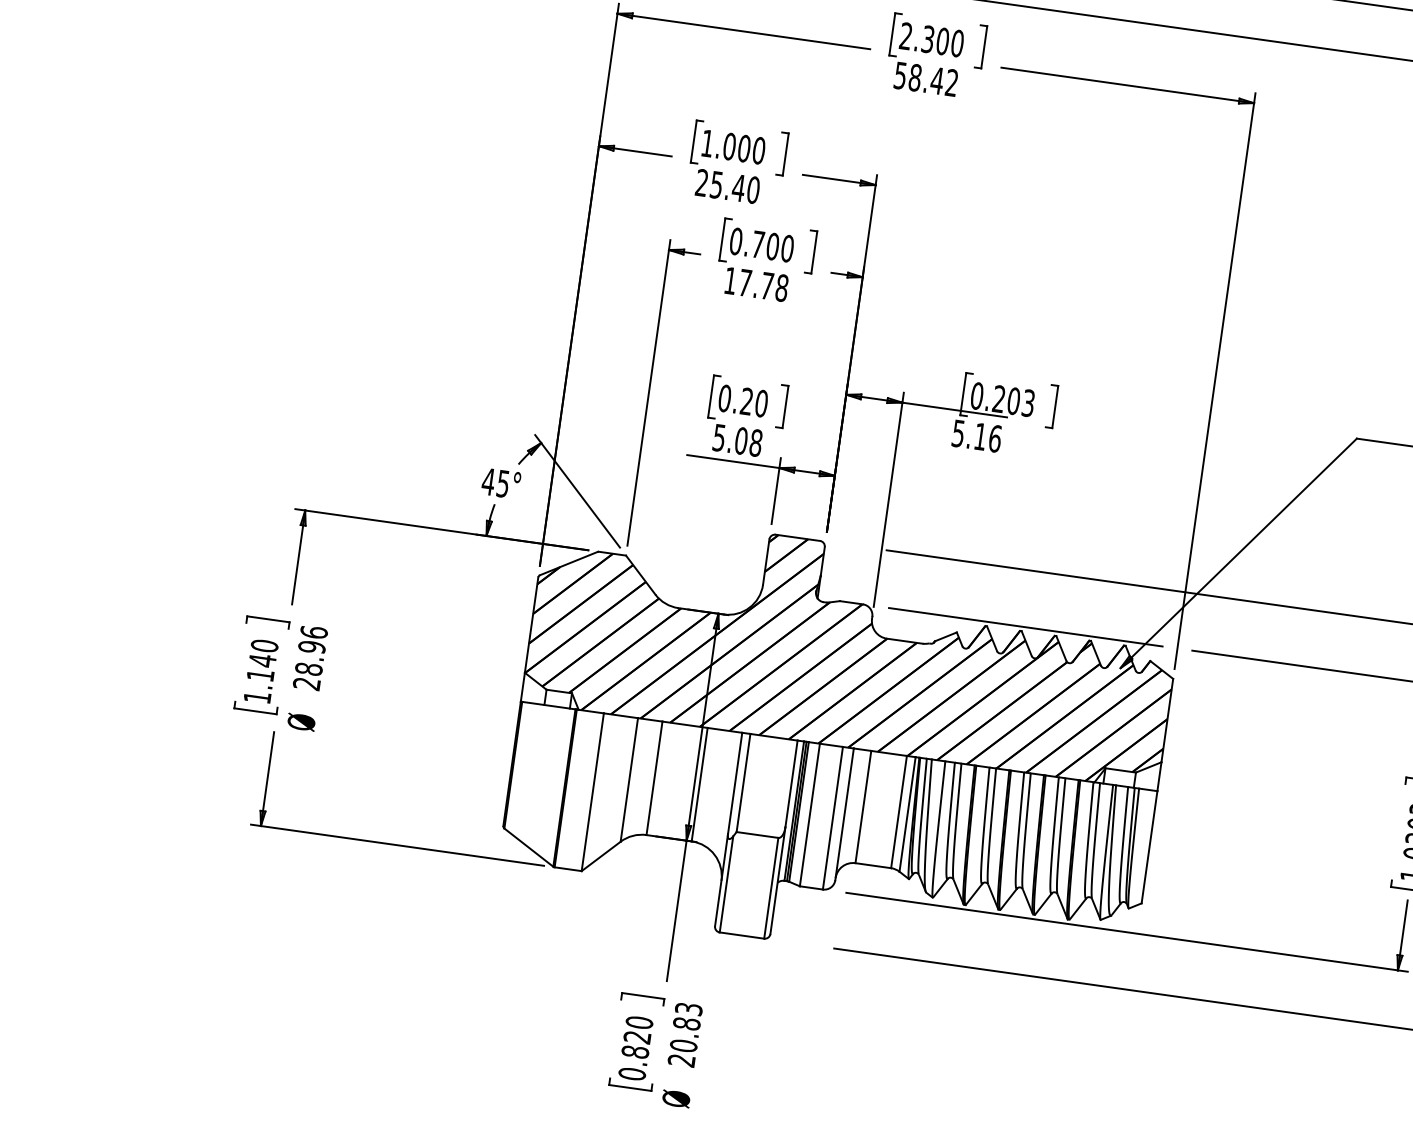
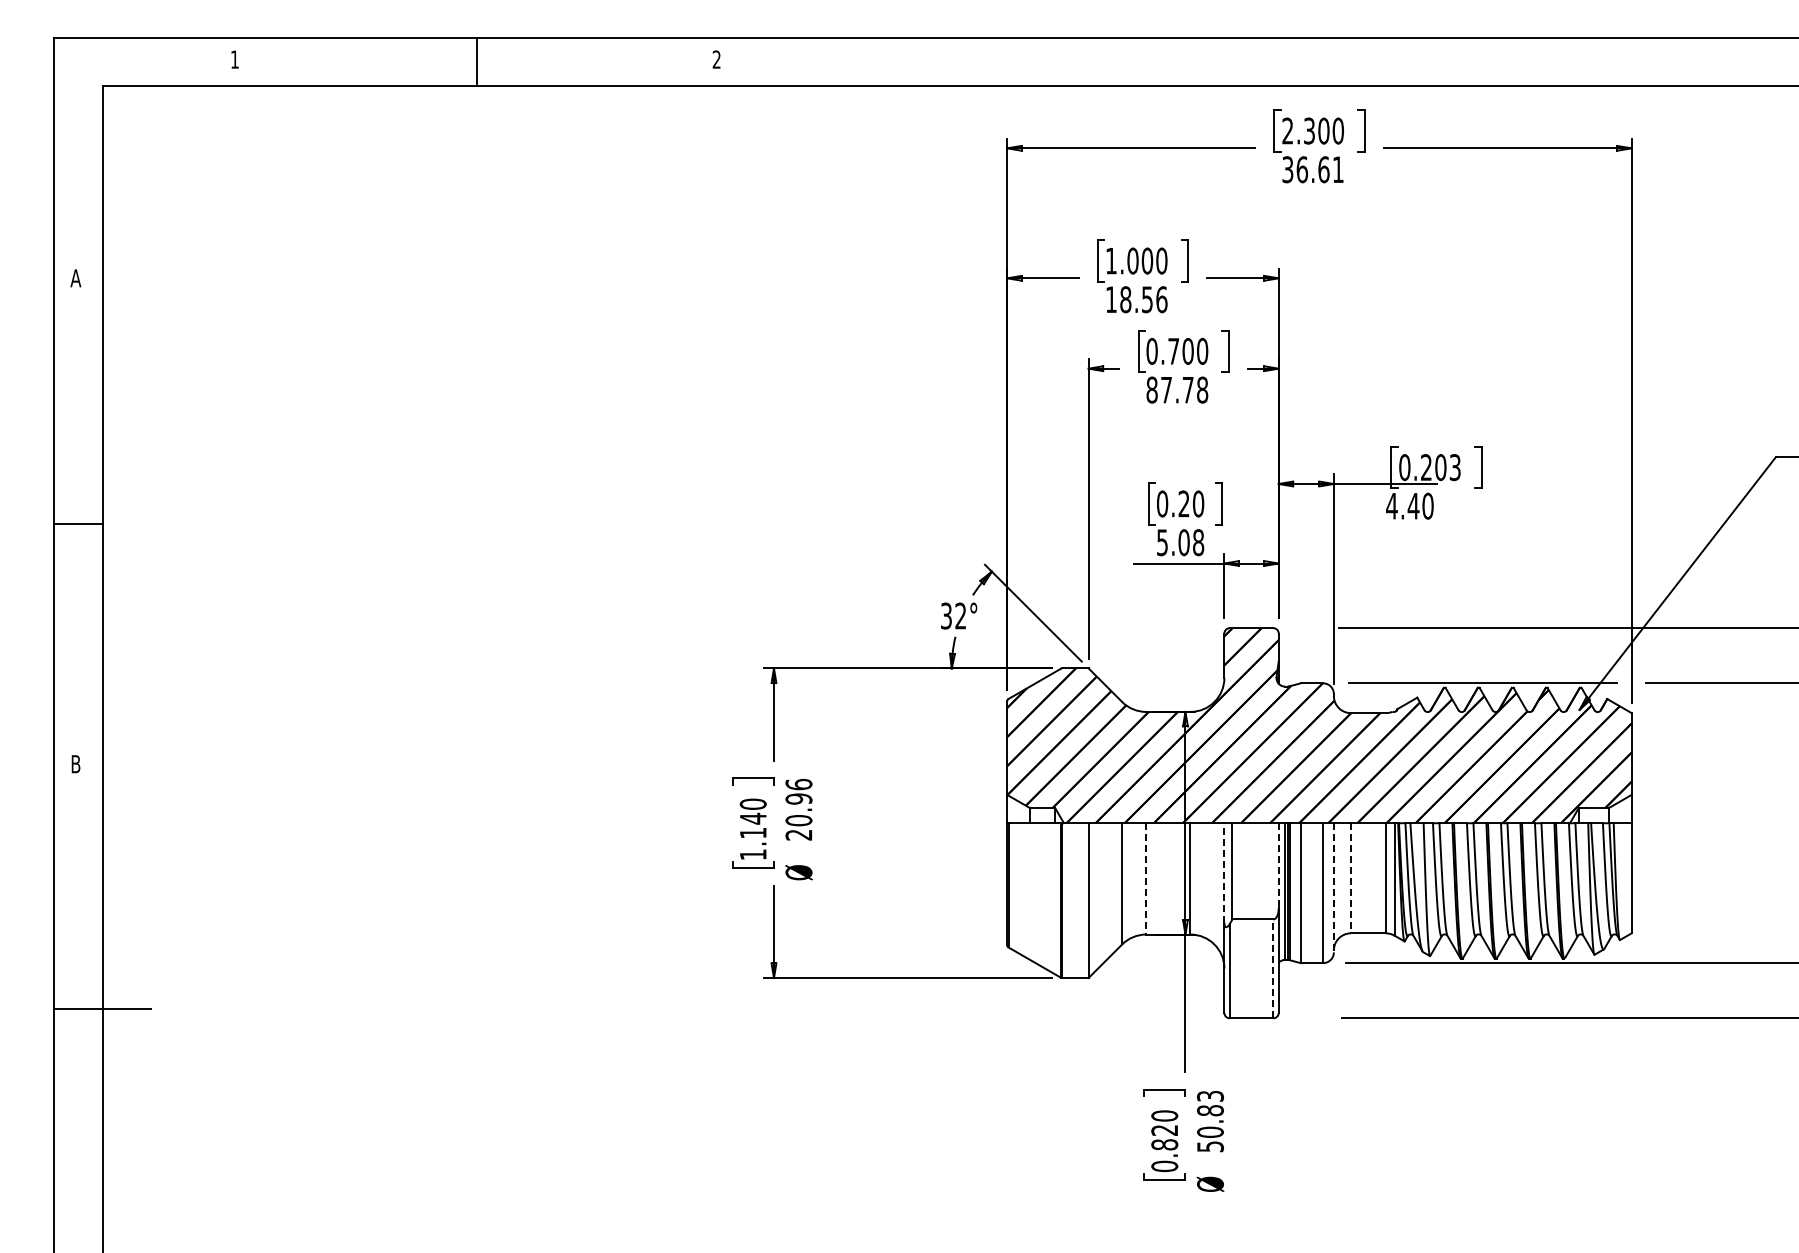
text: (926, 79) -> (1313, 169), 58.42 -> 36.61
text: (727, 186) -> (1136, 299), 25.40 -> 18.56
text: (730, 280) -> (1151, 389), 17.78 -> 87.78
text: (976, 435) -> (1409, 505), 5.16 -> 4.40
text: (495, 482) -> (953, 615), 45° -> 32°
text: (309, 669) -> (799, 820), 28.96 -> 20.96
line: (654, 777) -> (1146, 878), solid -> dashed
line: (735, 783) -> (1224, 872), solid -> dashed
line: (791, 784) -> (1278, 866), solid -> dashed
line: (862, 807) -> (1350, 878), solid -> dashed
line: (844, 813) -> (1333, 887), solid -> dashed
line: (771, 887) -> (1273, 968), solid -> dashed
text: (681, 1060) -> (1210, 1146), 20.83 -> 50.83

